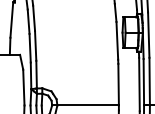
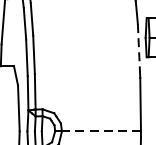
line: (117, 40) -> (139, 47), solid -> dashed
line: (88, 105) -> (101, 131), solid -> dashed

